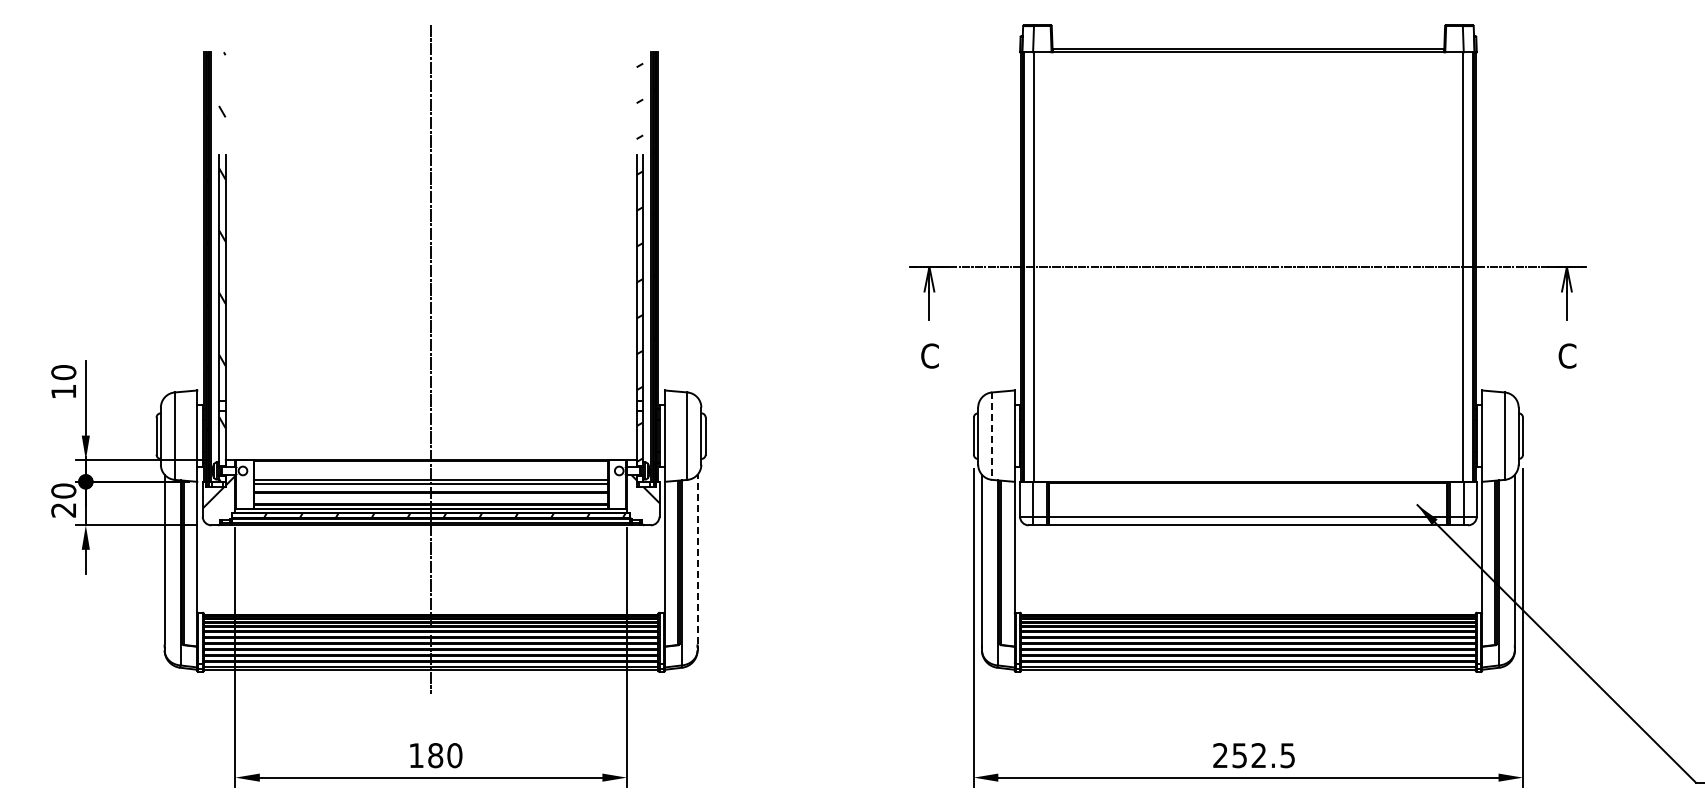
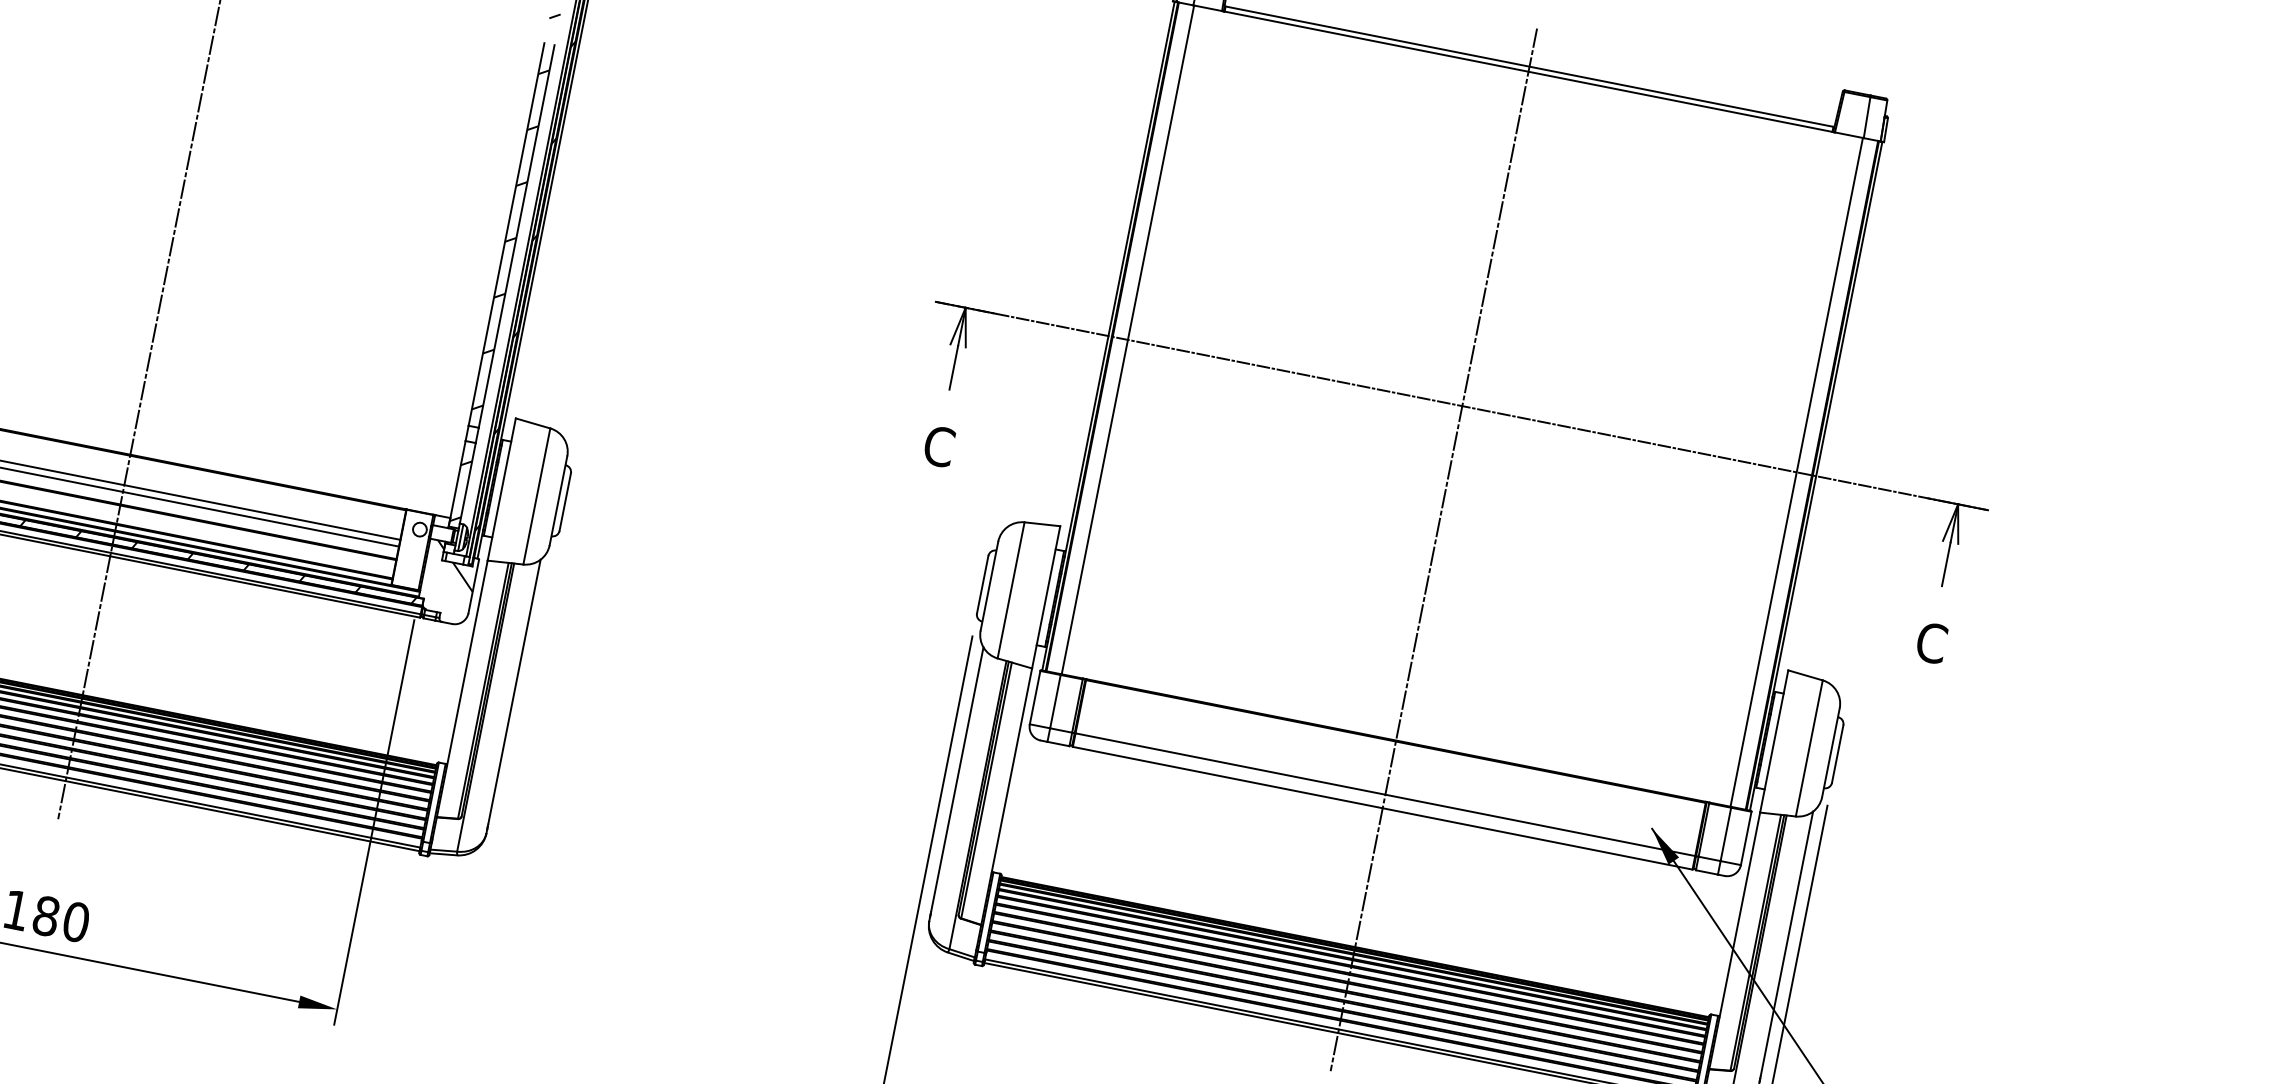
line: (1248, 359) -> (1433, 550), added
line: (992, 436) -> (1011, 591), dashed -> solid
line: (697, 559) -> (514, 691), dashed -> solid

